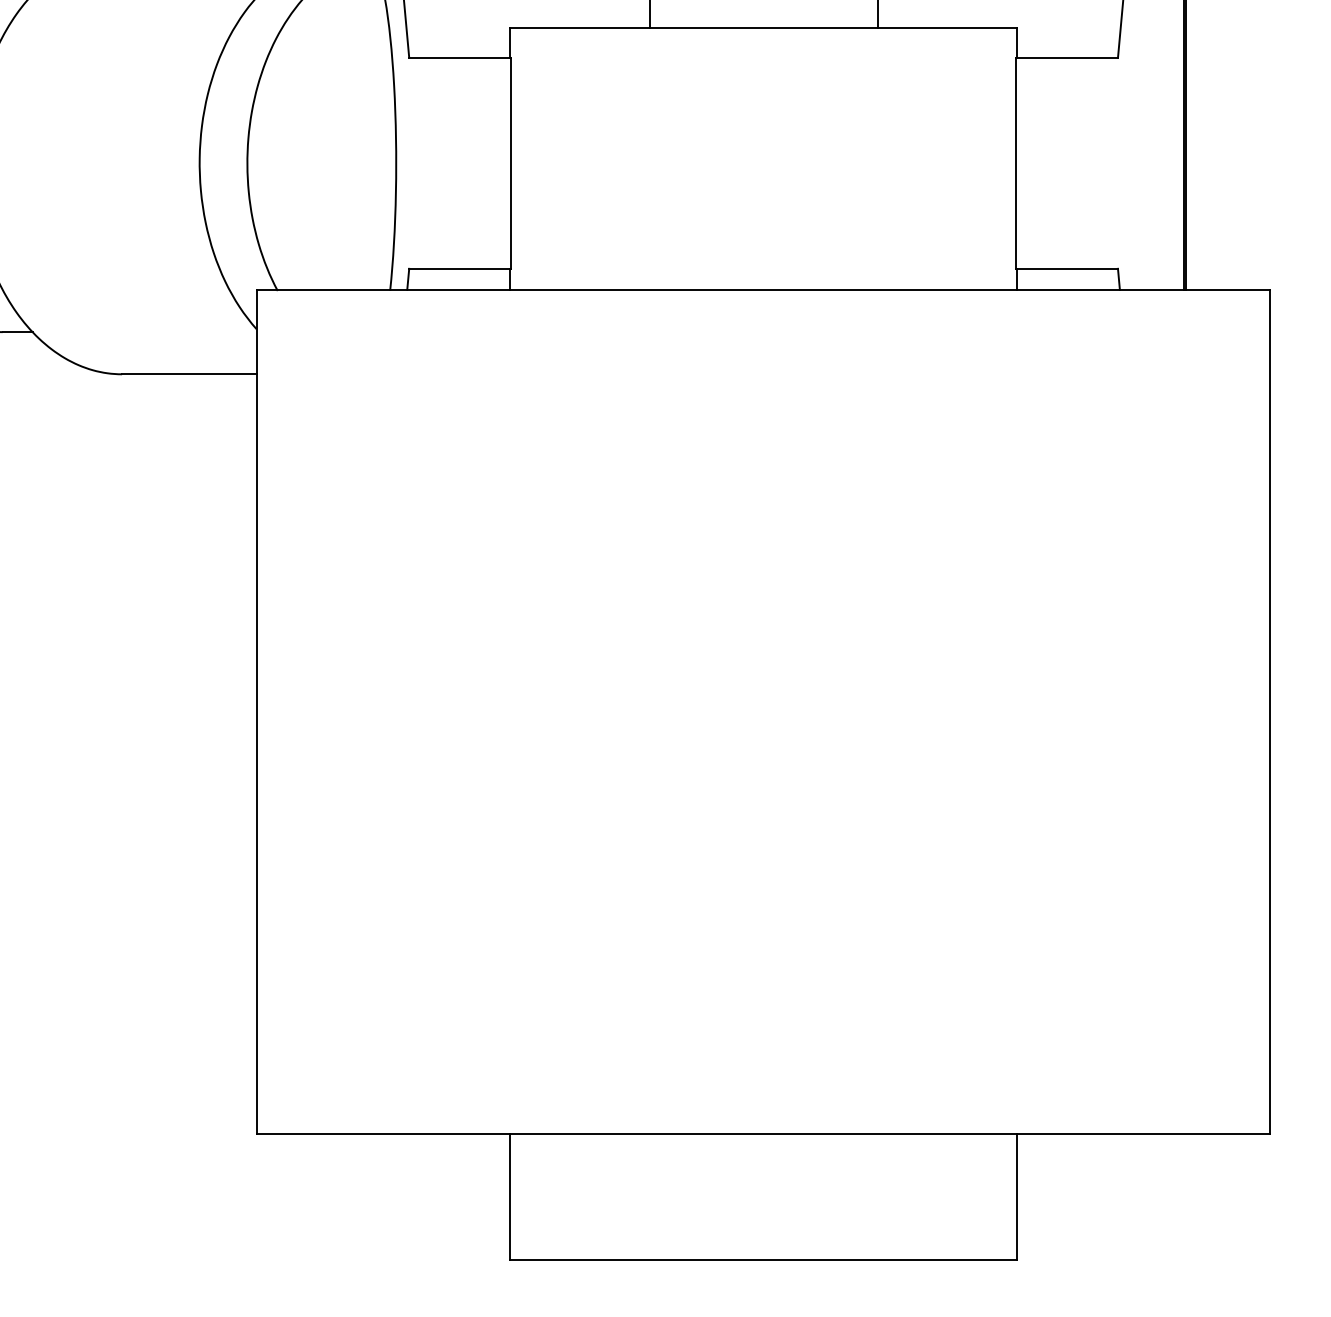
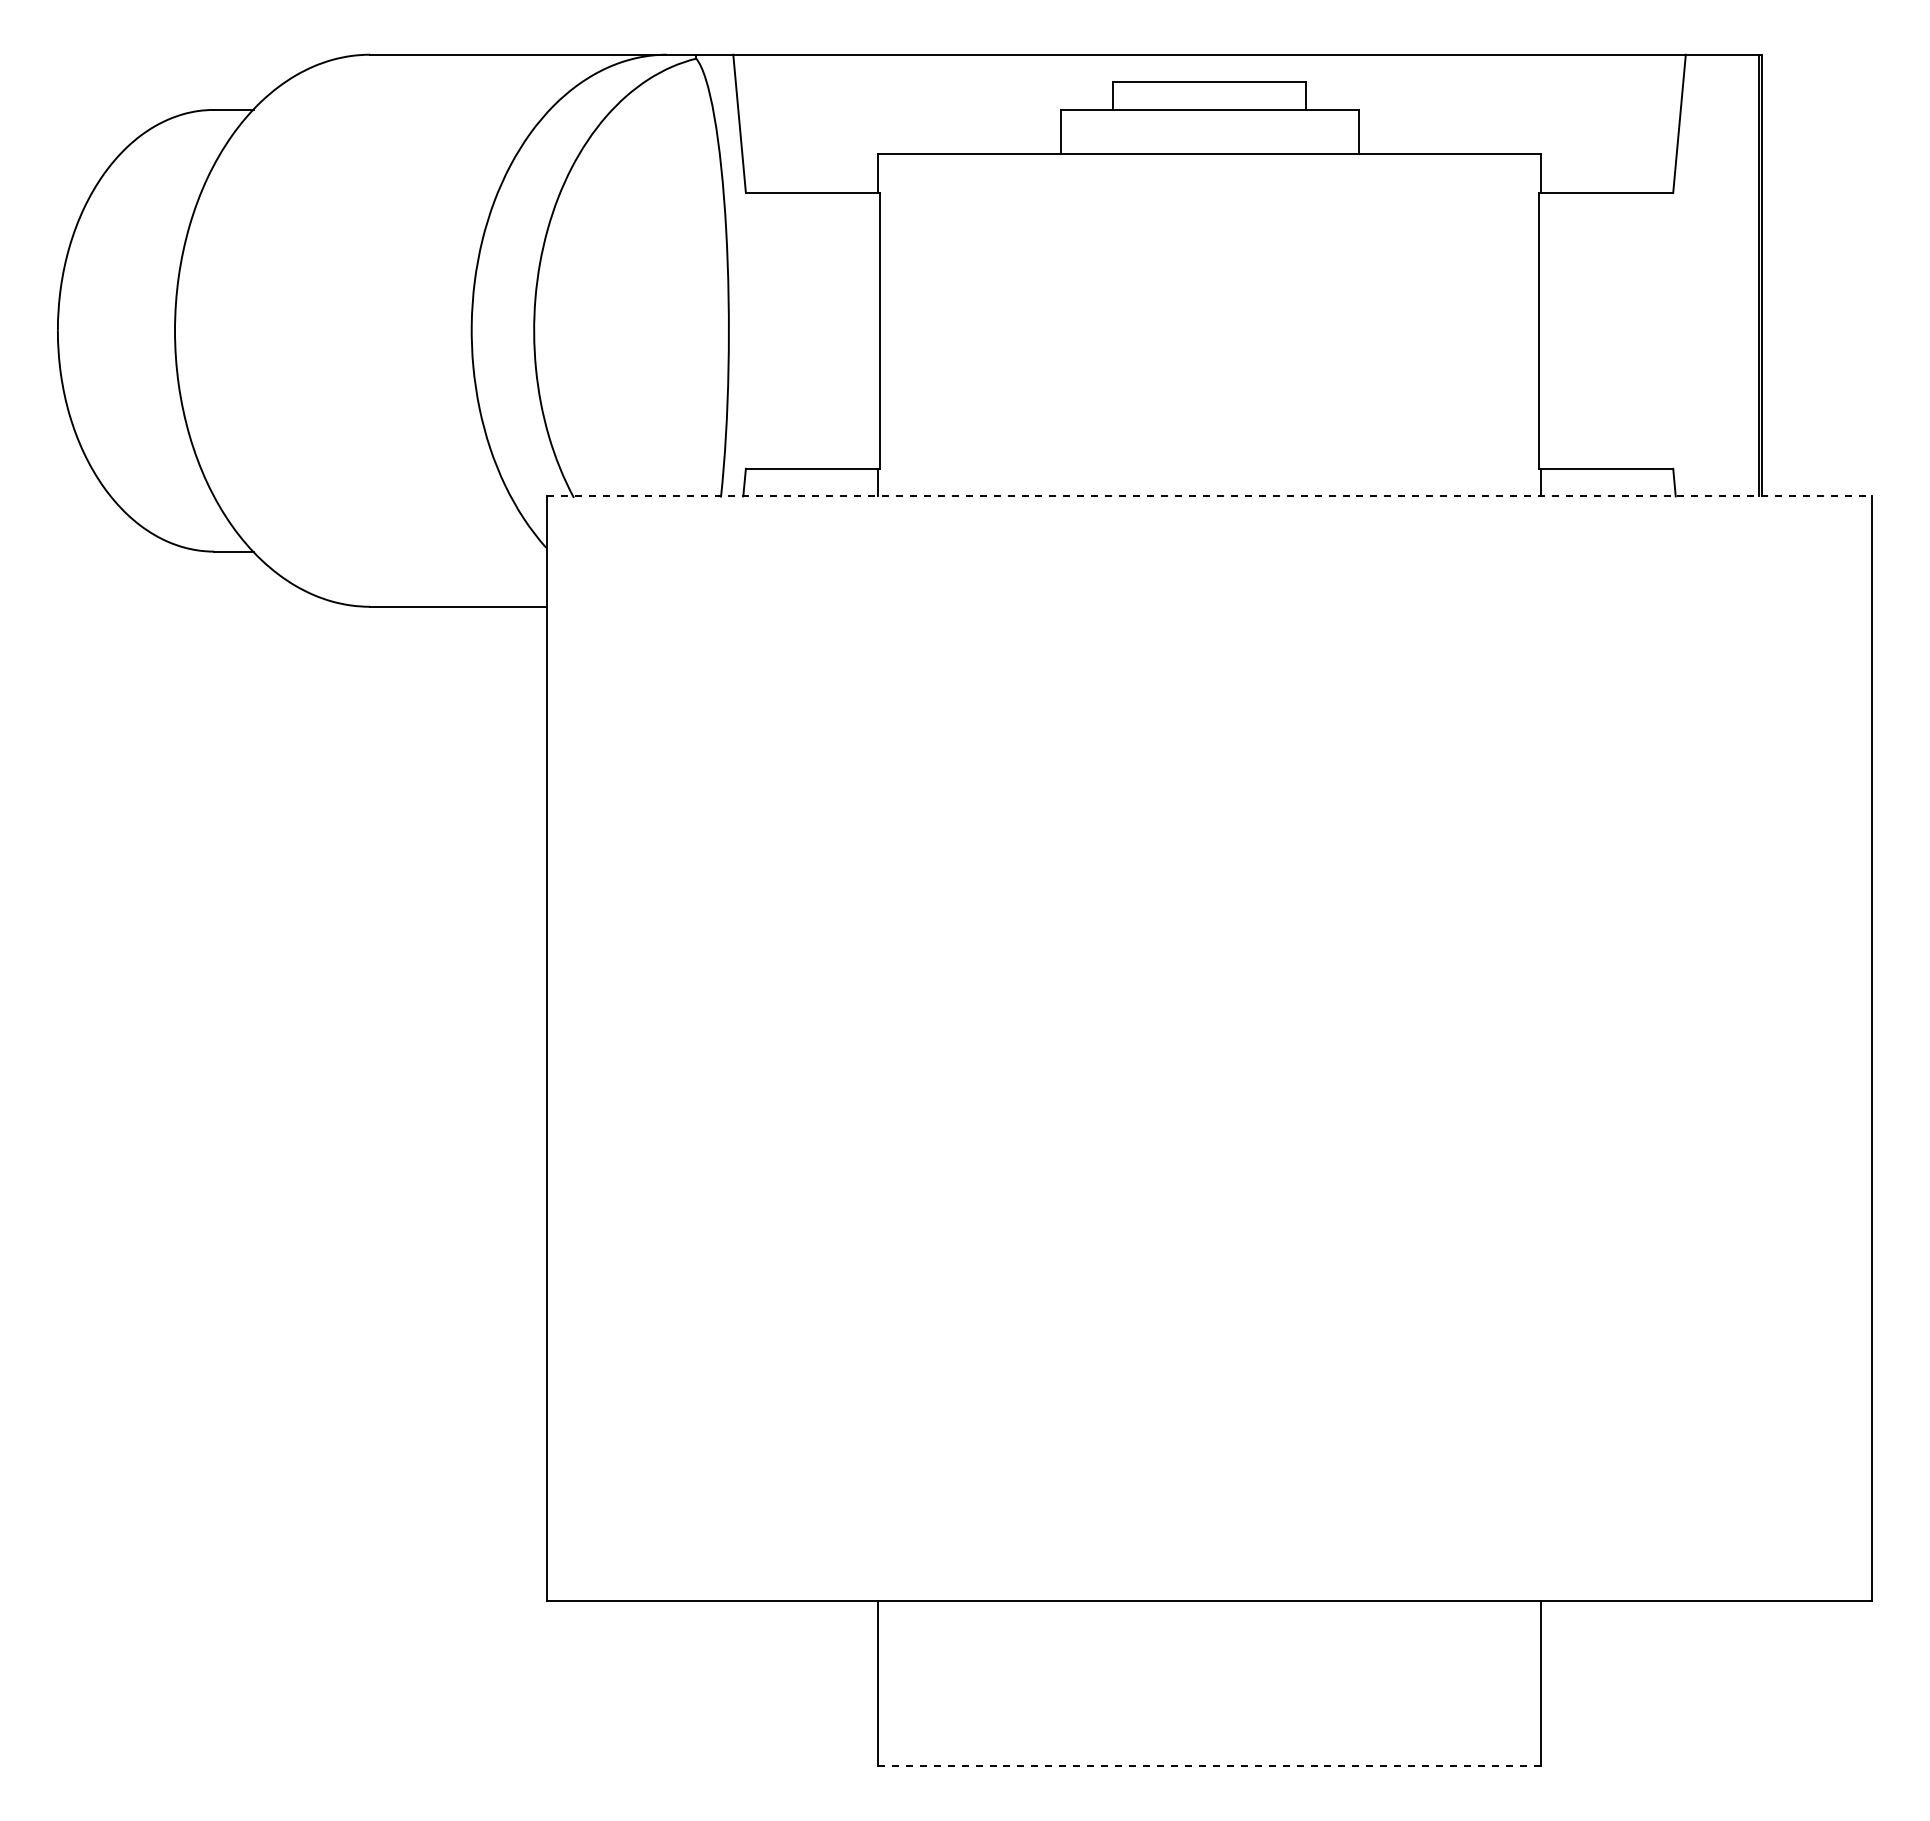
line: (763, 290) -> (1209, 496), solid -> dashed
line: (763, 1260) -> (1209, 1766), solid -> dashed

